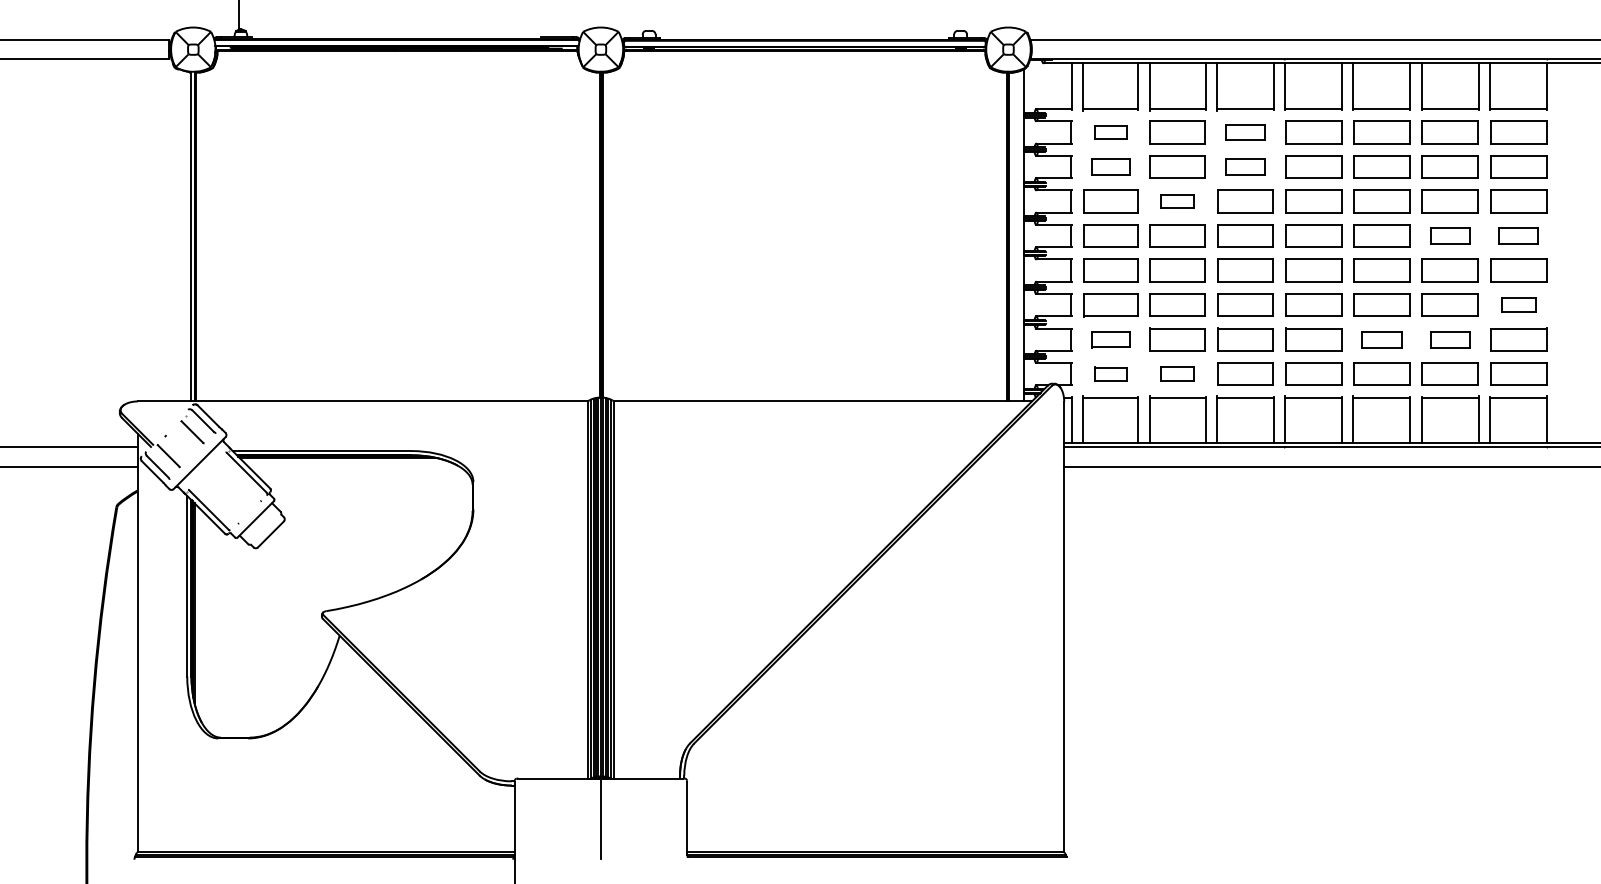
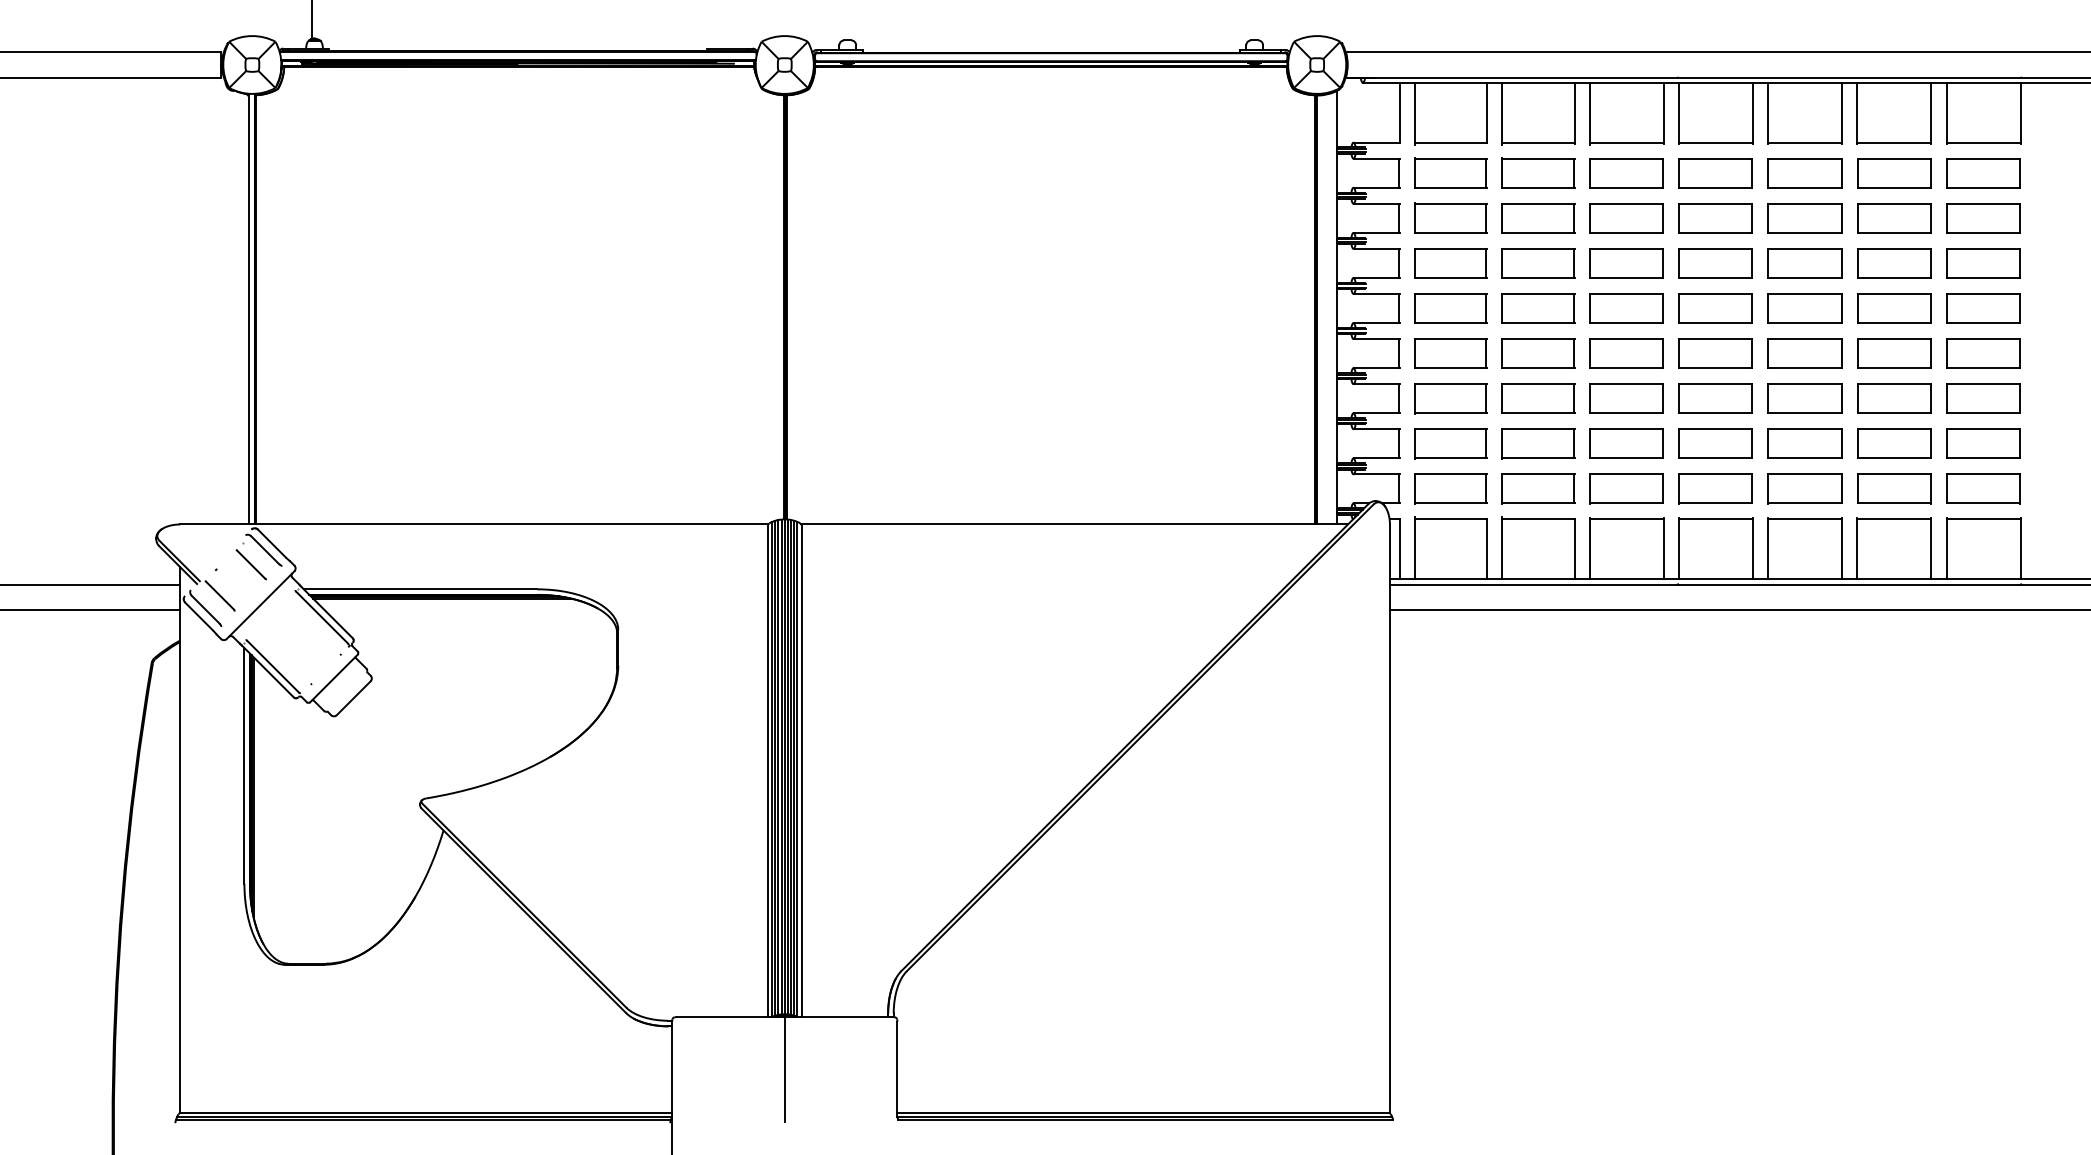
part: (1110, 132) -> (1450, 173), size x1.67
part: (1245, 132) -> (1626, 173), size x1.43
part: (1110, 166) -> (1450, 217), size x1.43
part: (1245, 166) -> (1626, 217), size x1.43
part: (1177, 201) -> (1537, 263), size x1.67
part: (1449, 235) -> (1893, 307), size x1.43
part: (1518, 235) -> (1983, 307), size x1.43
part: (1518, 304) -> (1983, 397), size x1.67
part: (1110, 339) -> (1450, 443), size x1.43
part: (1381, 339) -> (1804, 443), size x1.43
part: (1449, 339) -> (1893, 443), size x1.43
part: (1177, 373) -> (1537, 488), size x1.67
part: (1110, 374) -> (1450, 489), size x1.67

